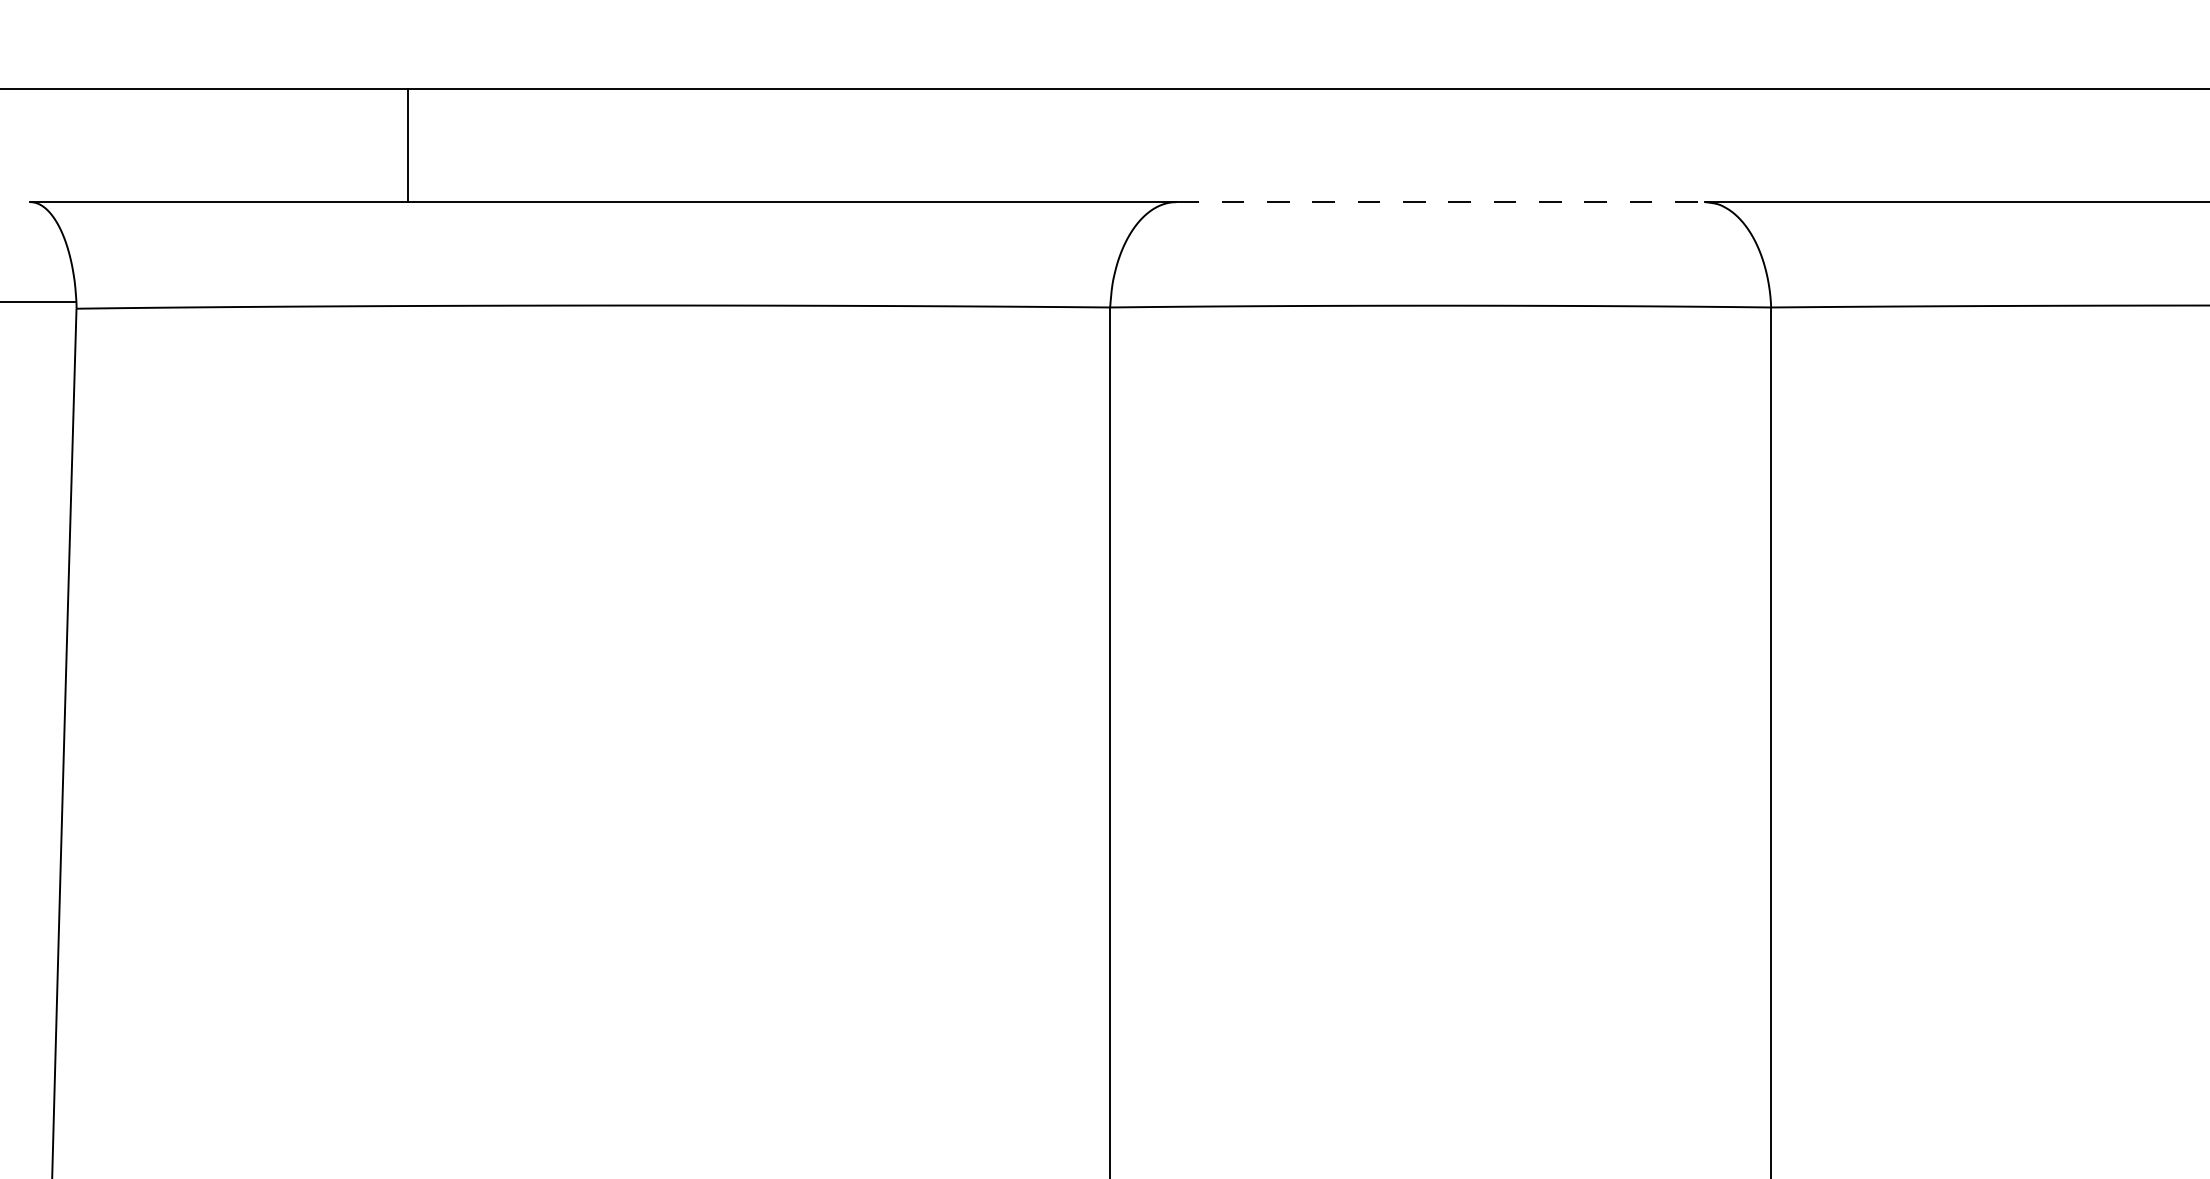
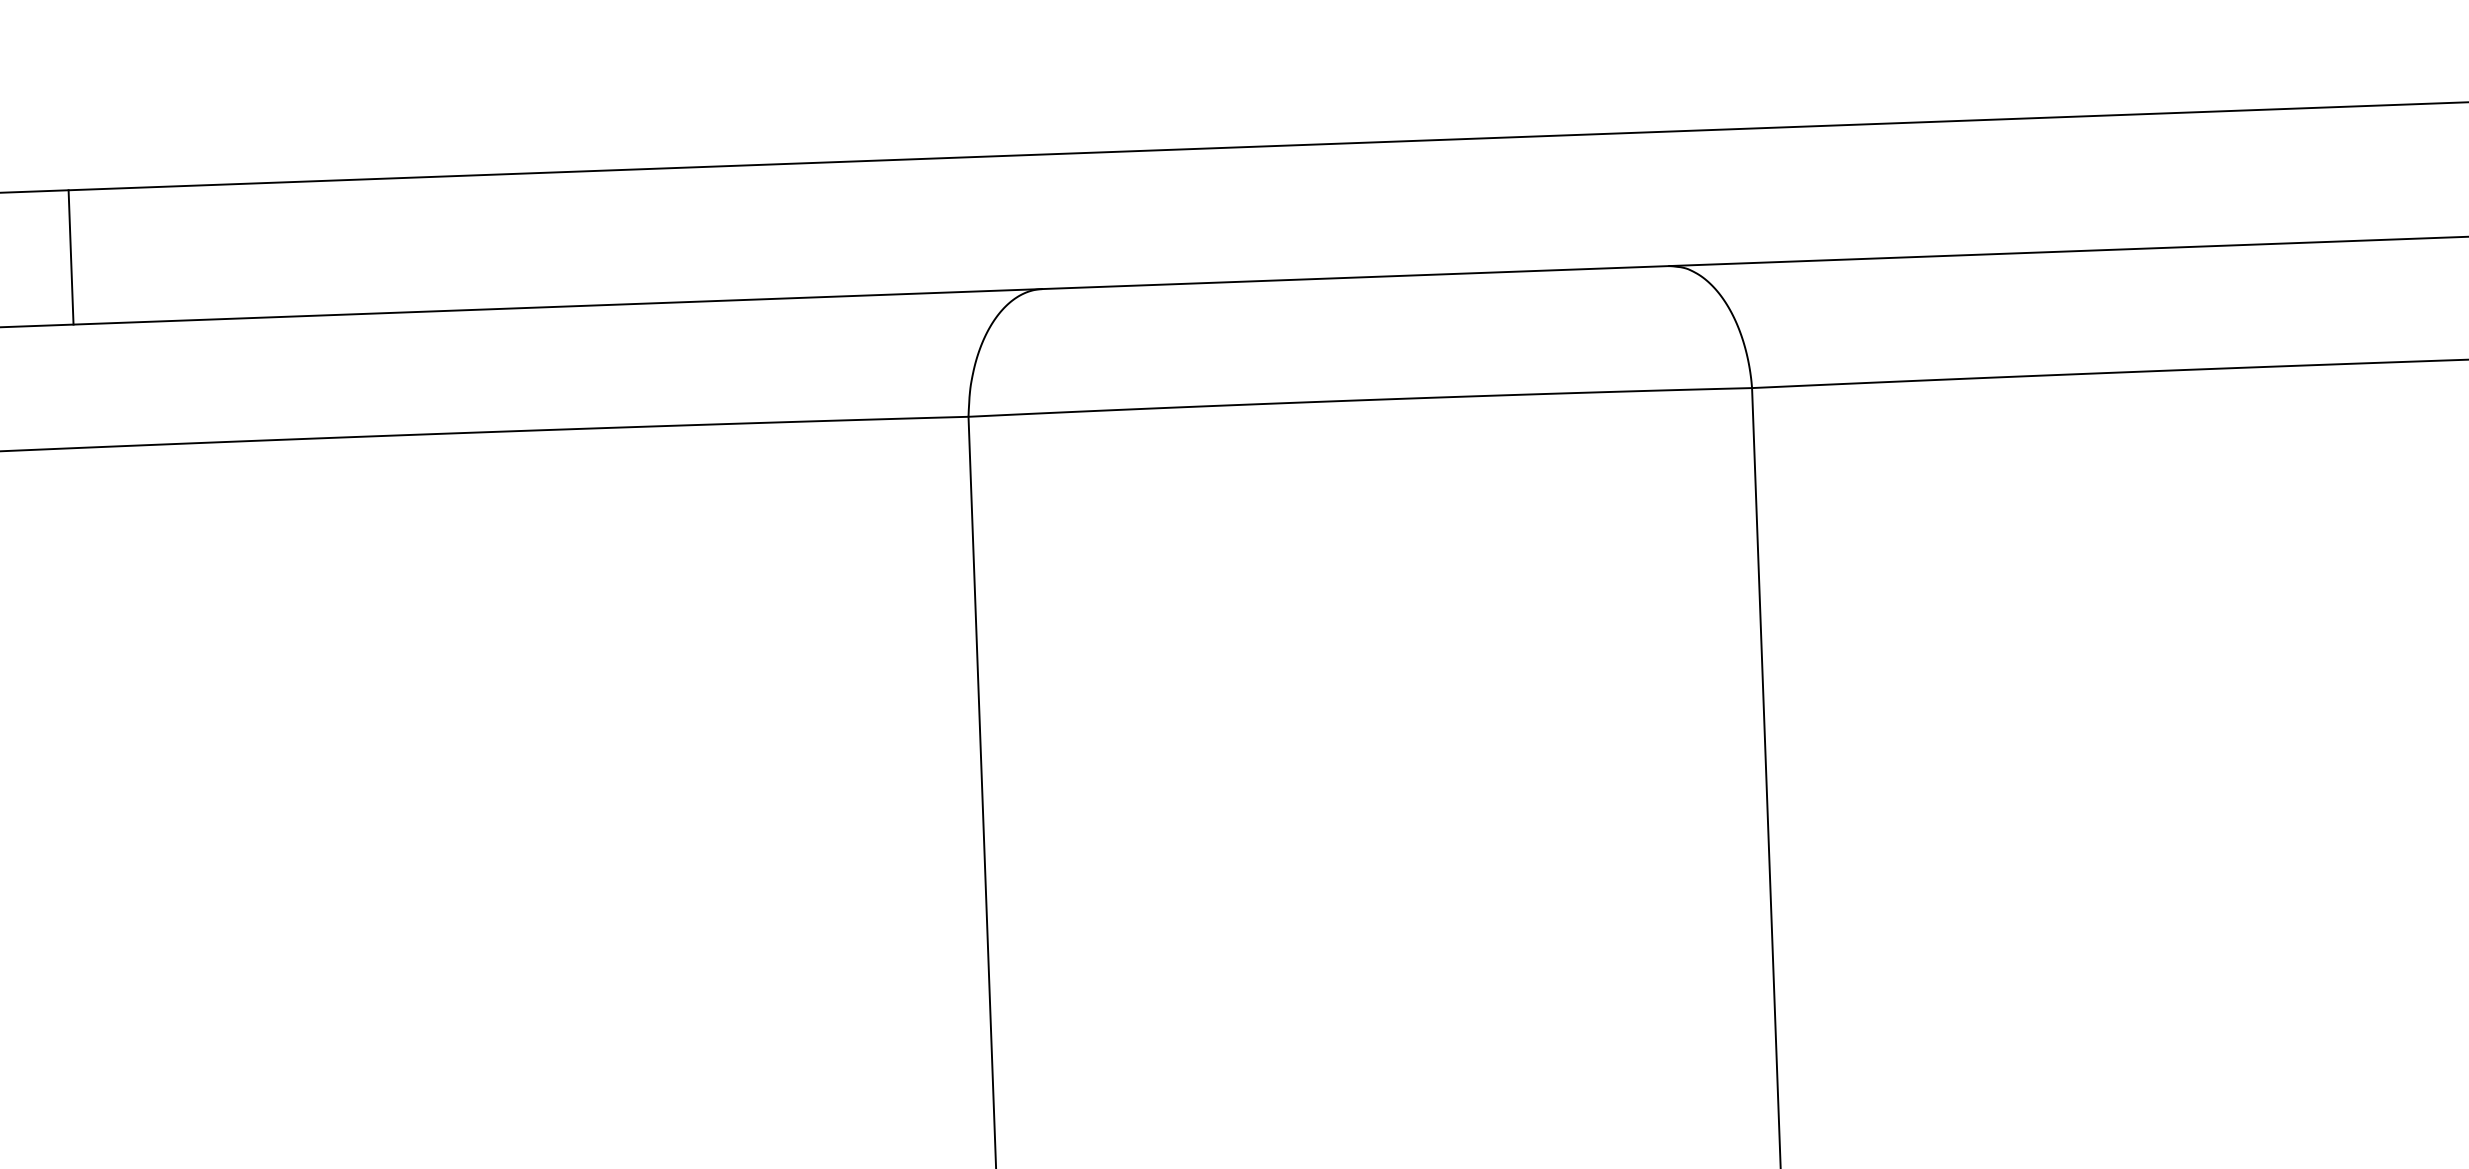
line: (408, 145) -> (71, 257), moved
line: (1441, 202) -> (1356, 277), dashed -> solid

